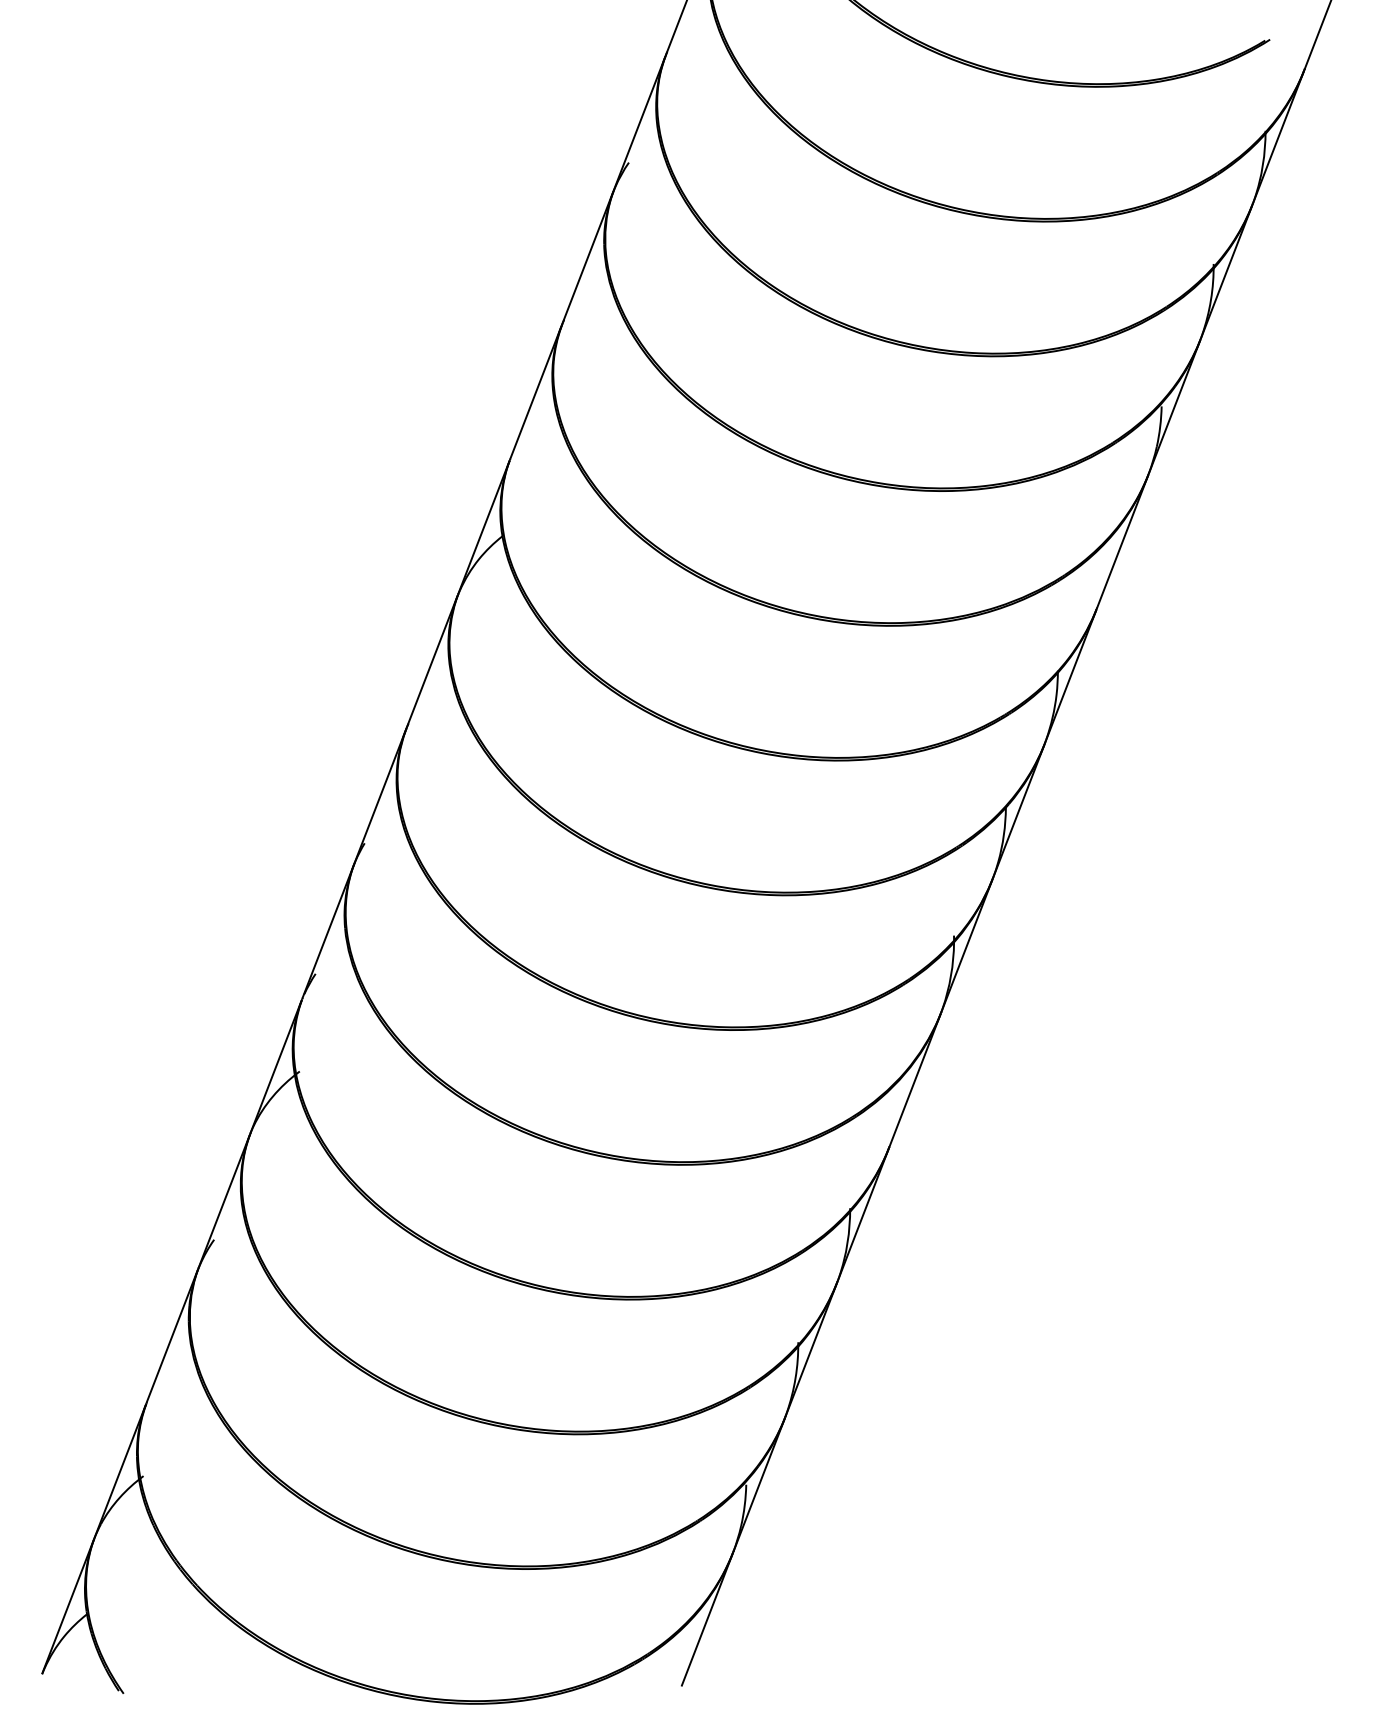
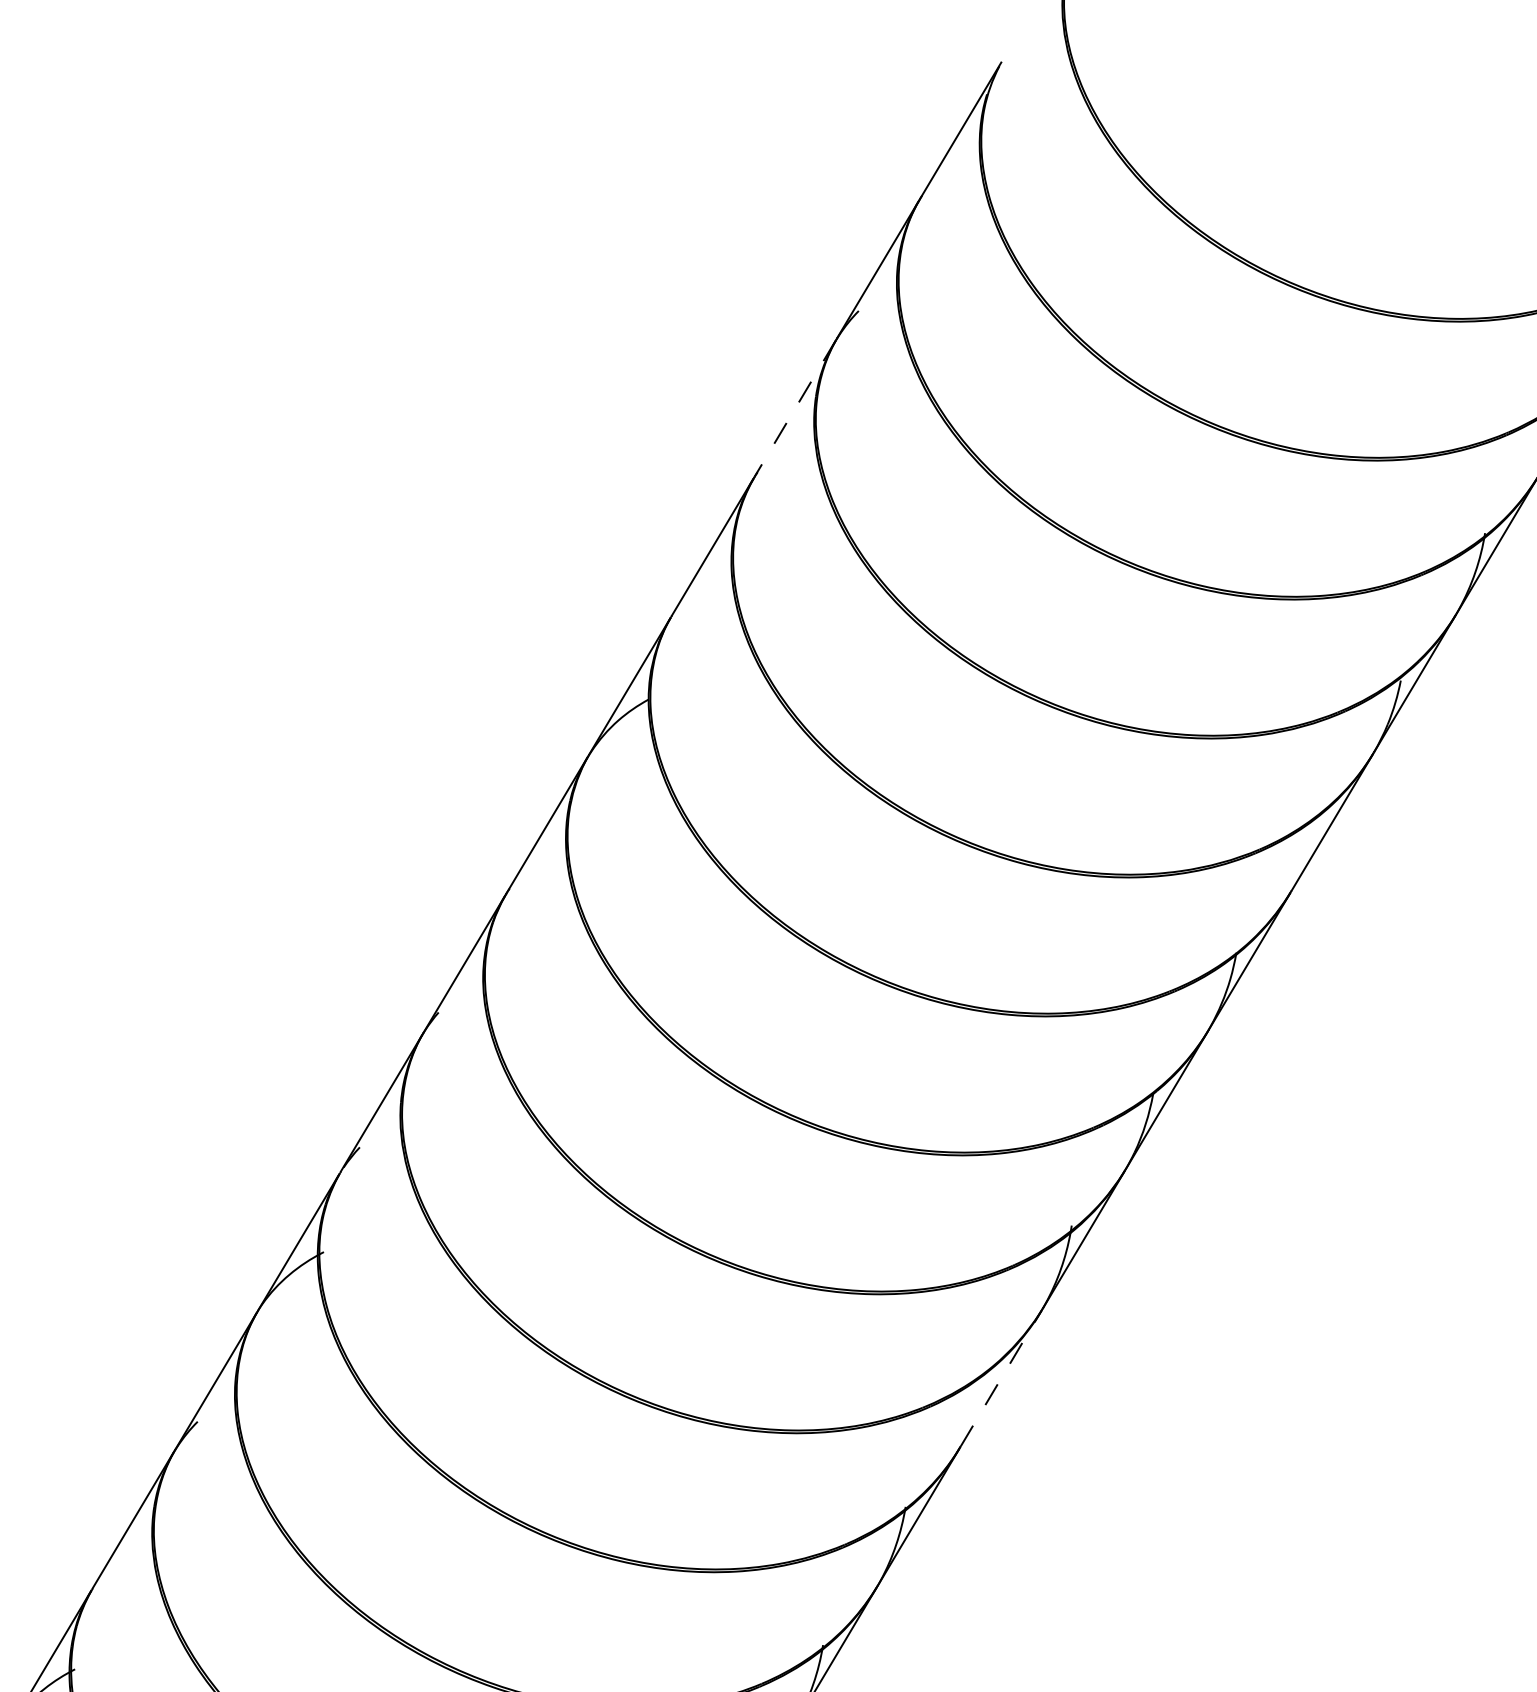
line: (587, 258) -> (794, 408), solid -> dashed
line: (915, 1080) -> (1001, 1378), solid -> dashed

